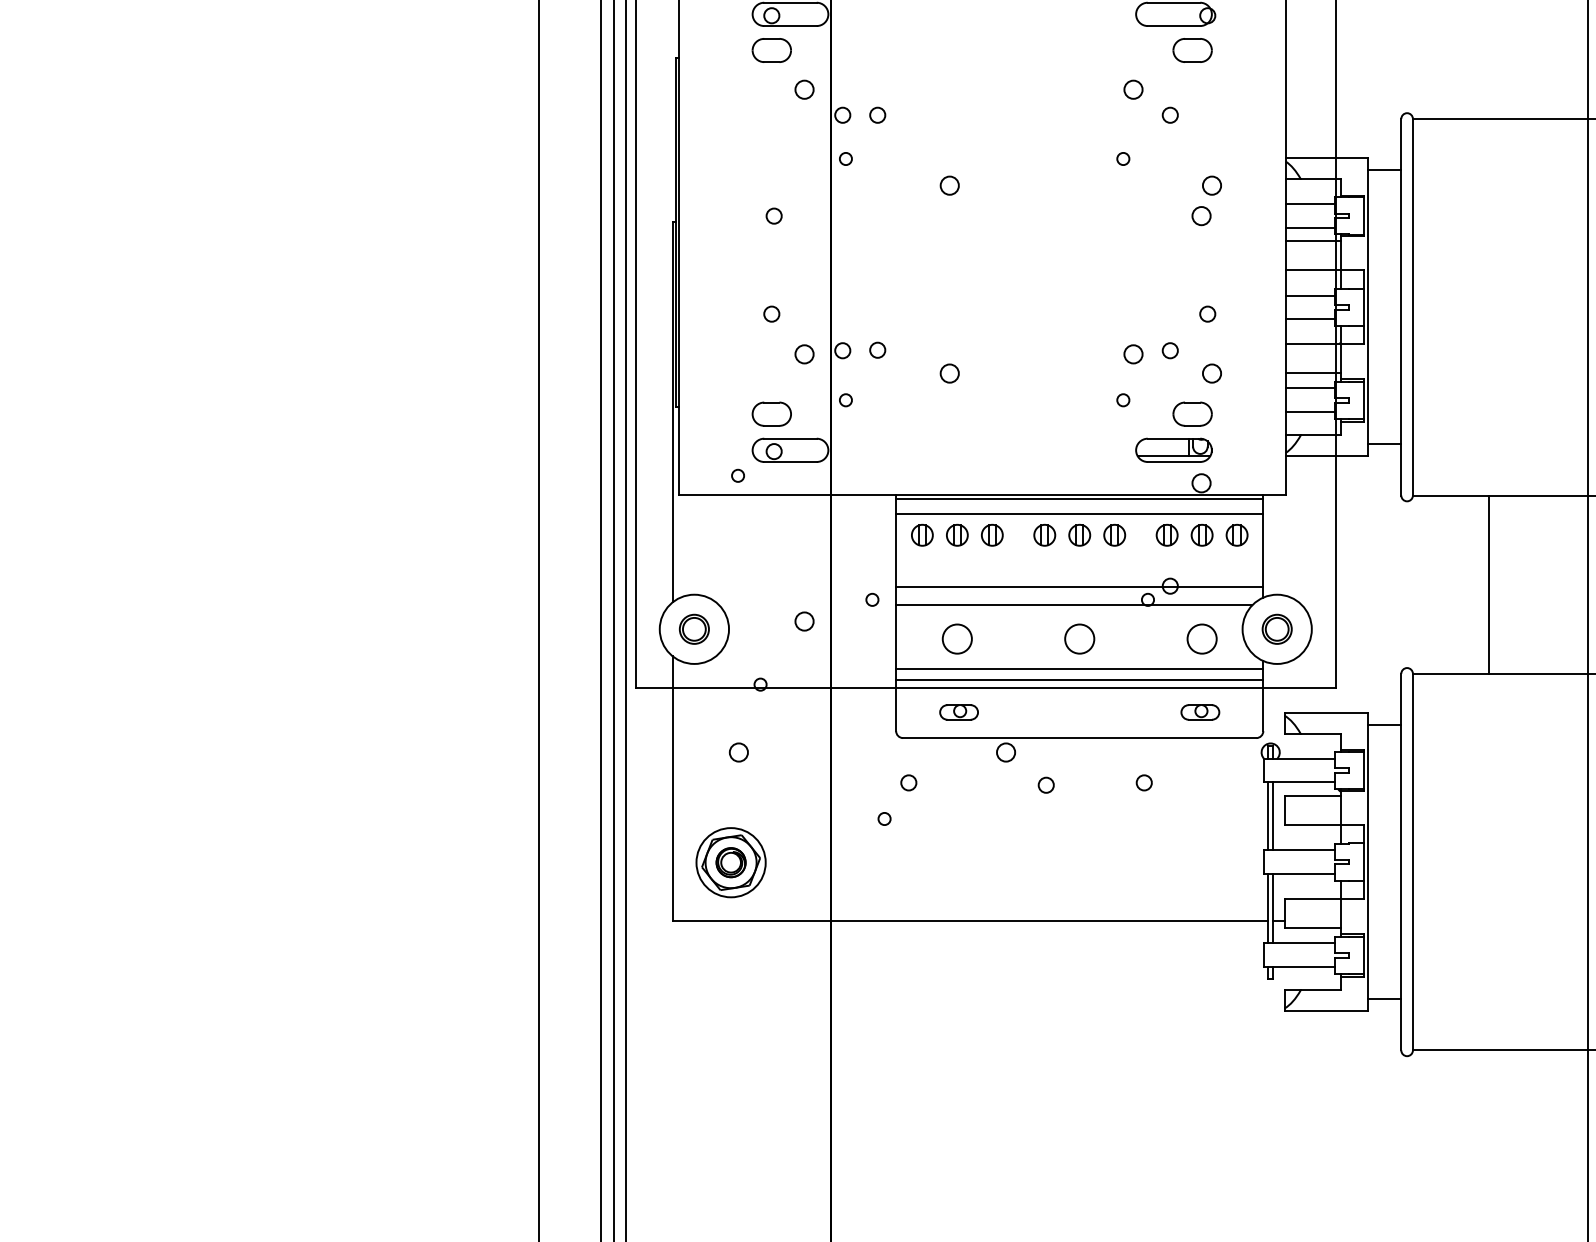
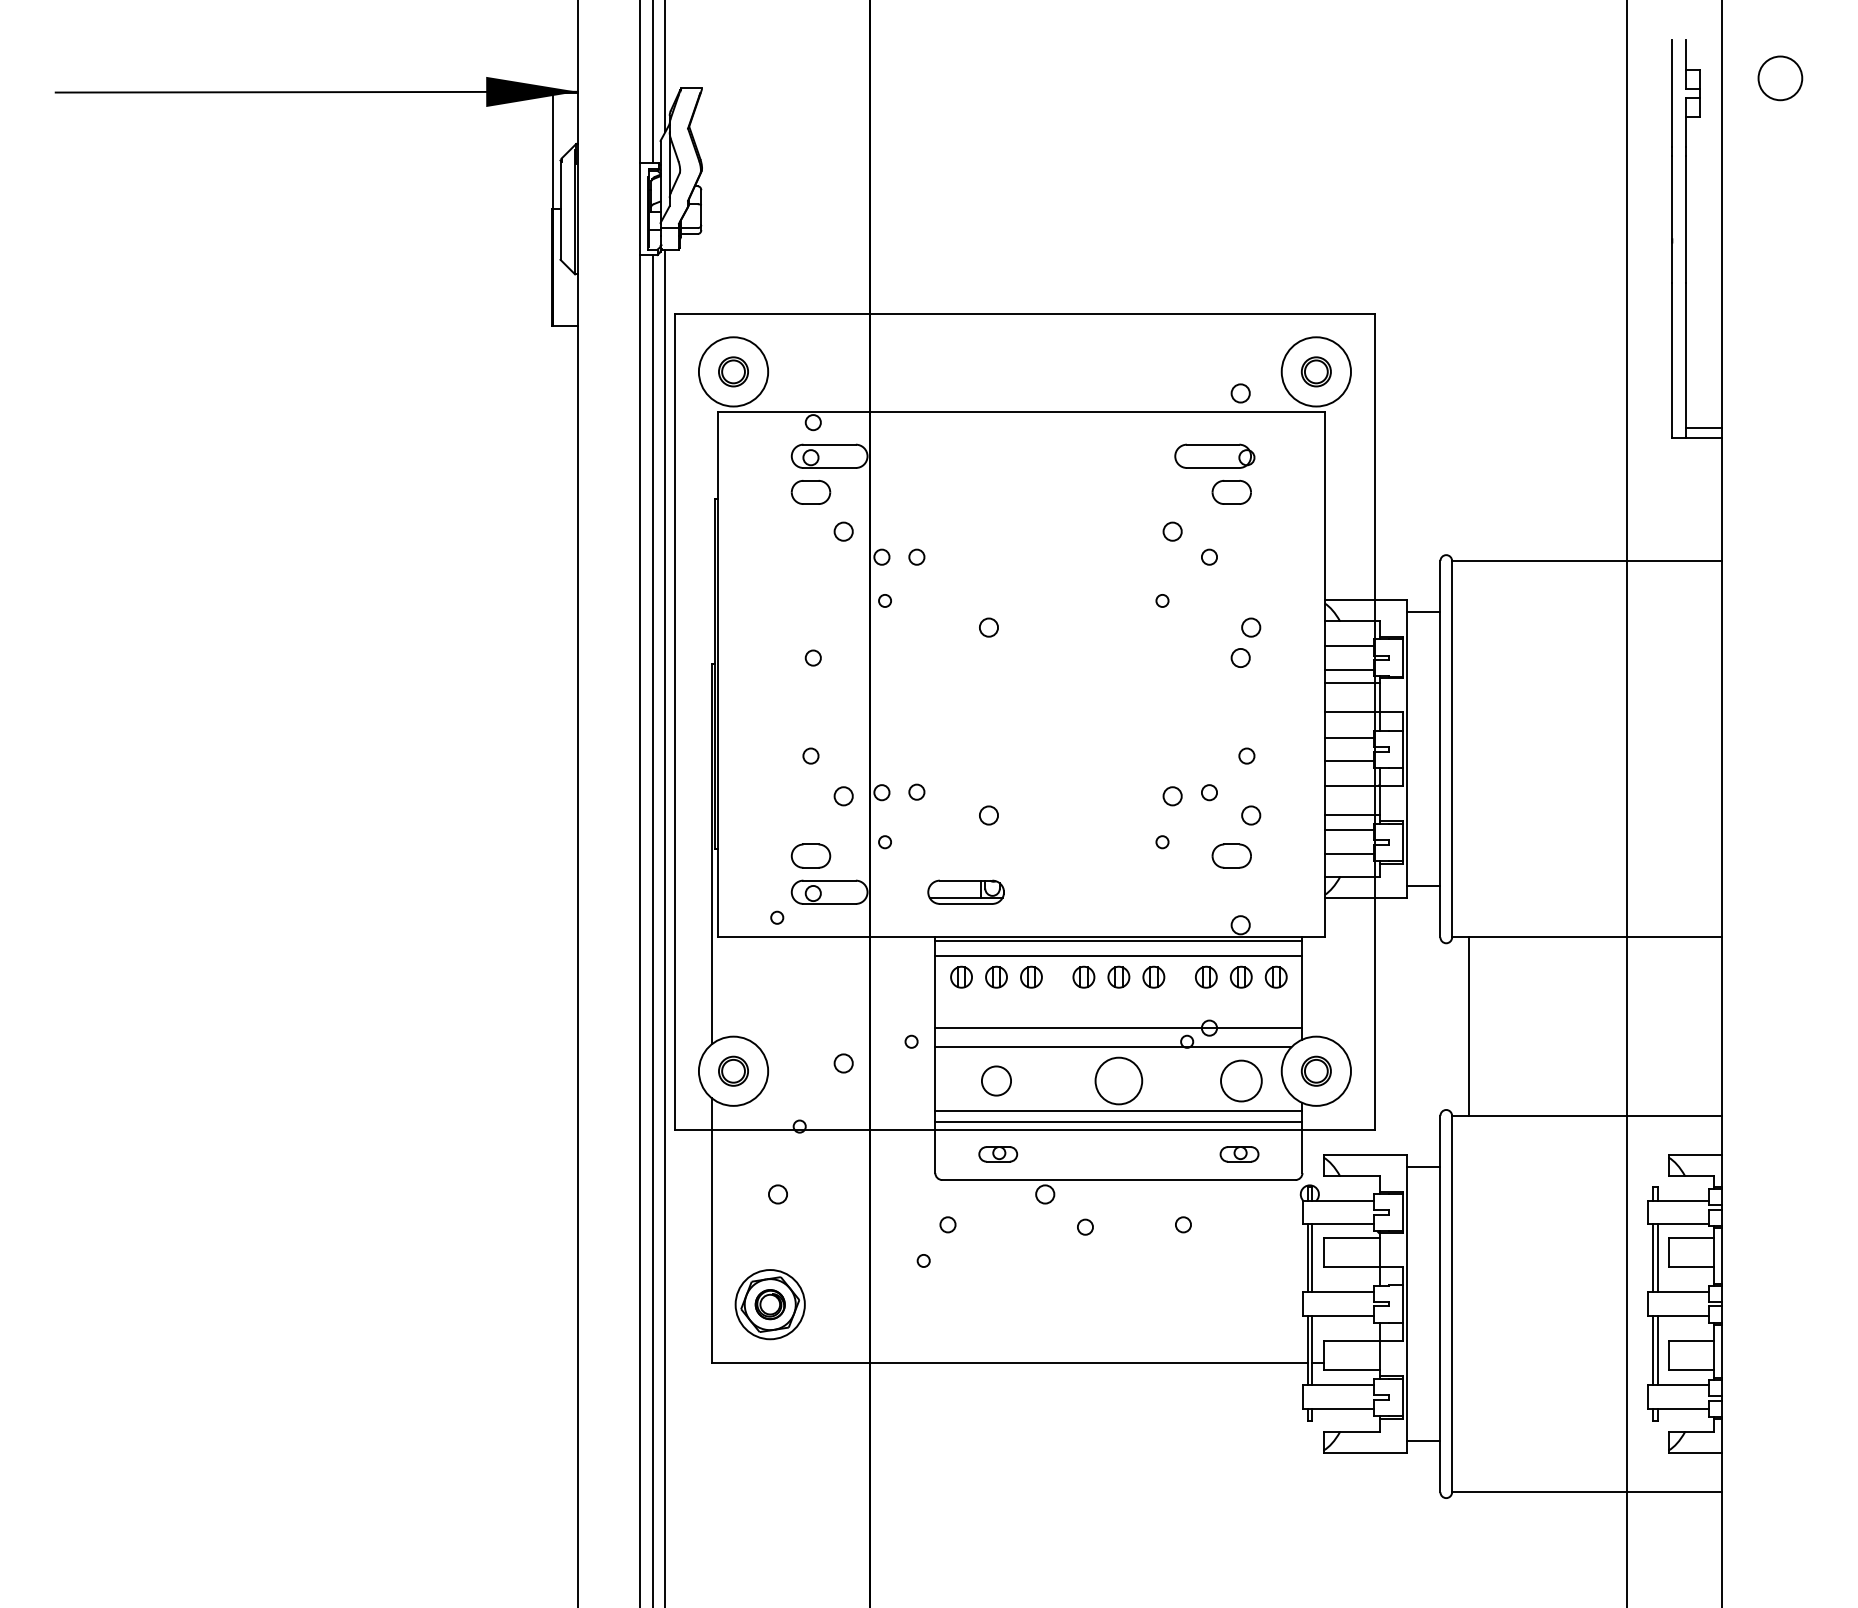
part: (1173, 449) -> (965, 891), moved
line: (1488, 584) -> (1468, 1026), moved
circle: (1079, 638) -> (1118, 1080), size x1.6
circle: (1201, 638) -> (1240, 1080), size x1.4

